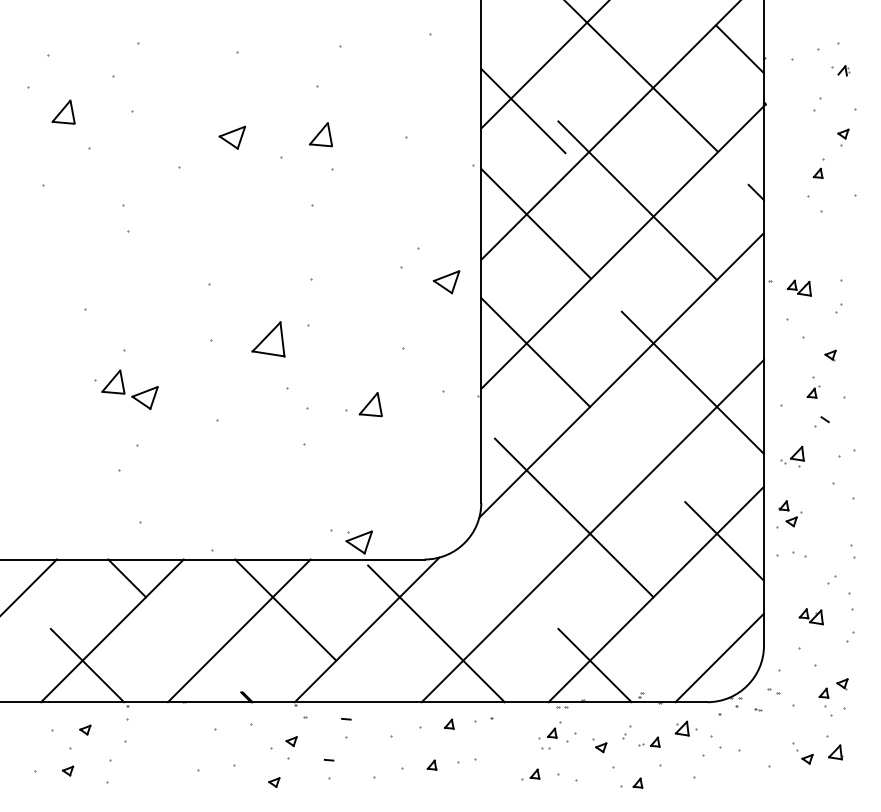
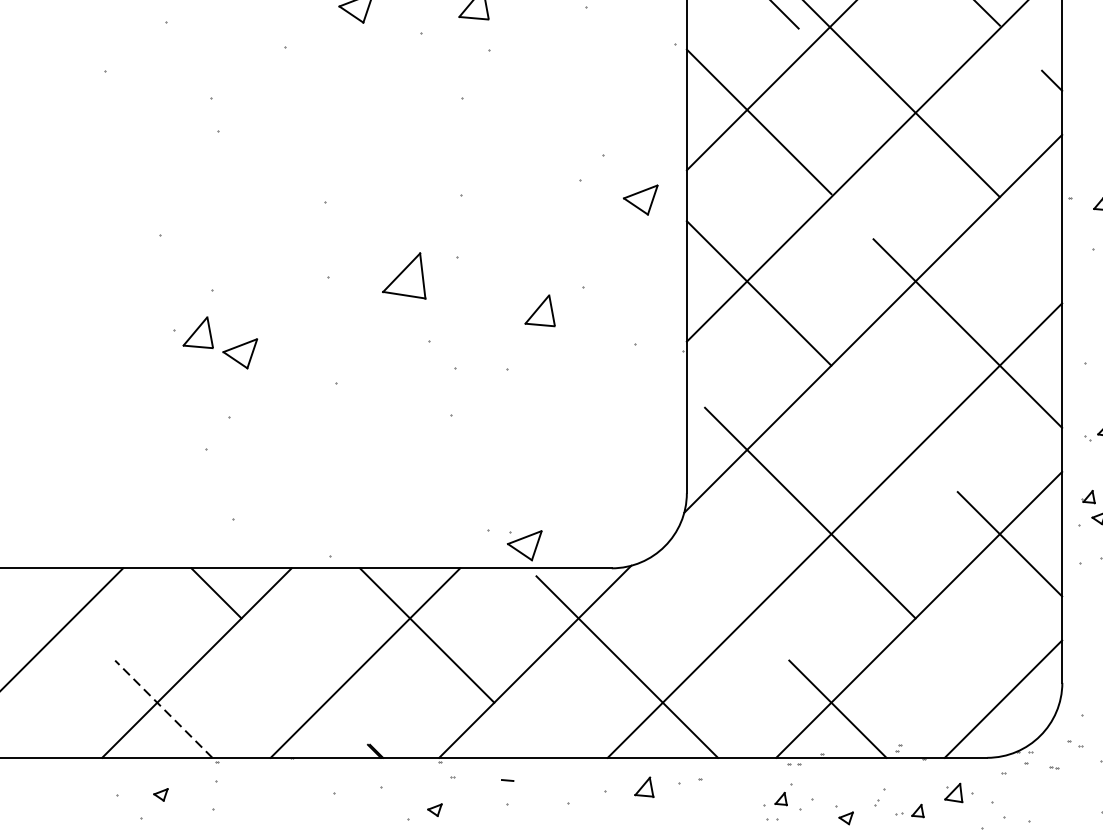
part: (370, 404) -> (539, 310), moved
line: (87, 665) -> (163, 709), solid -> dashed
part: (449, 723) -> (644, 786), size x1.6

